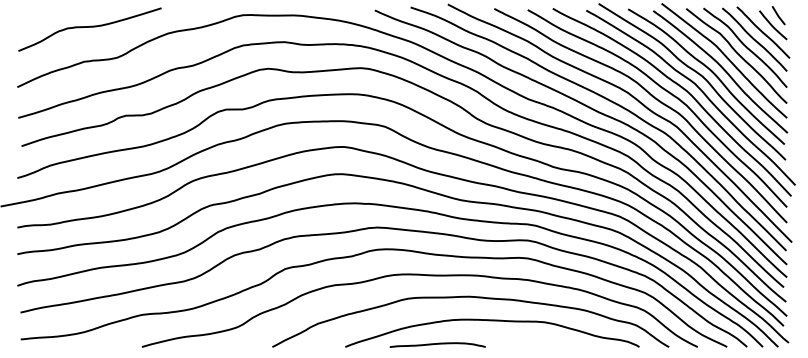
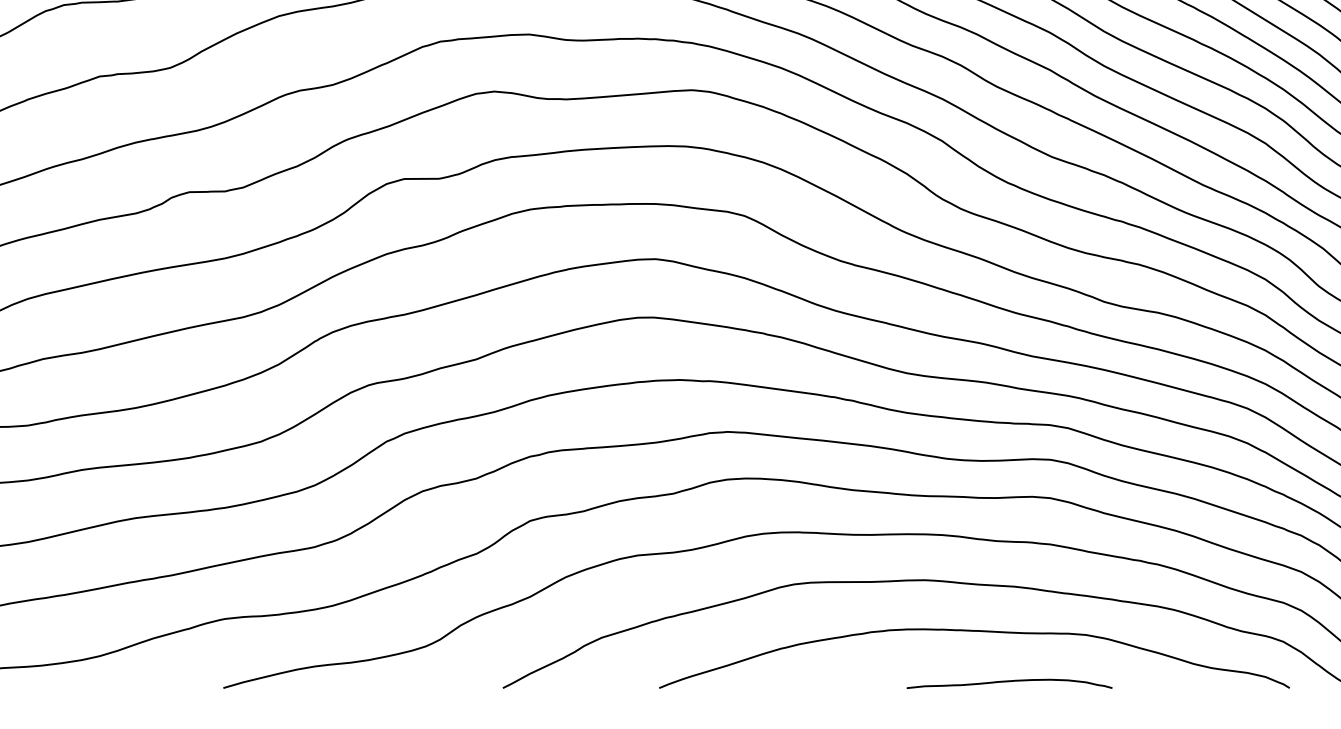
curve: (437, 344) -> (1009, 682), moved

